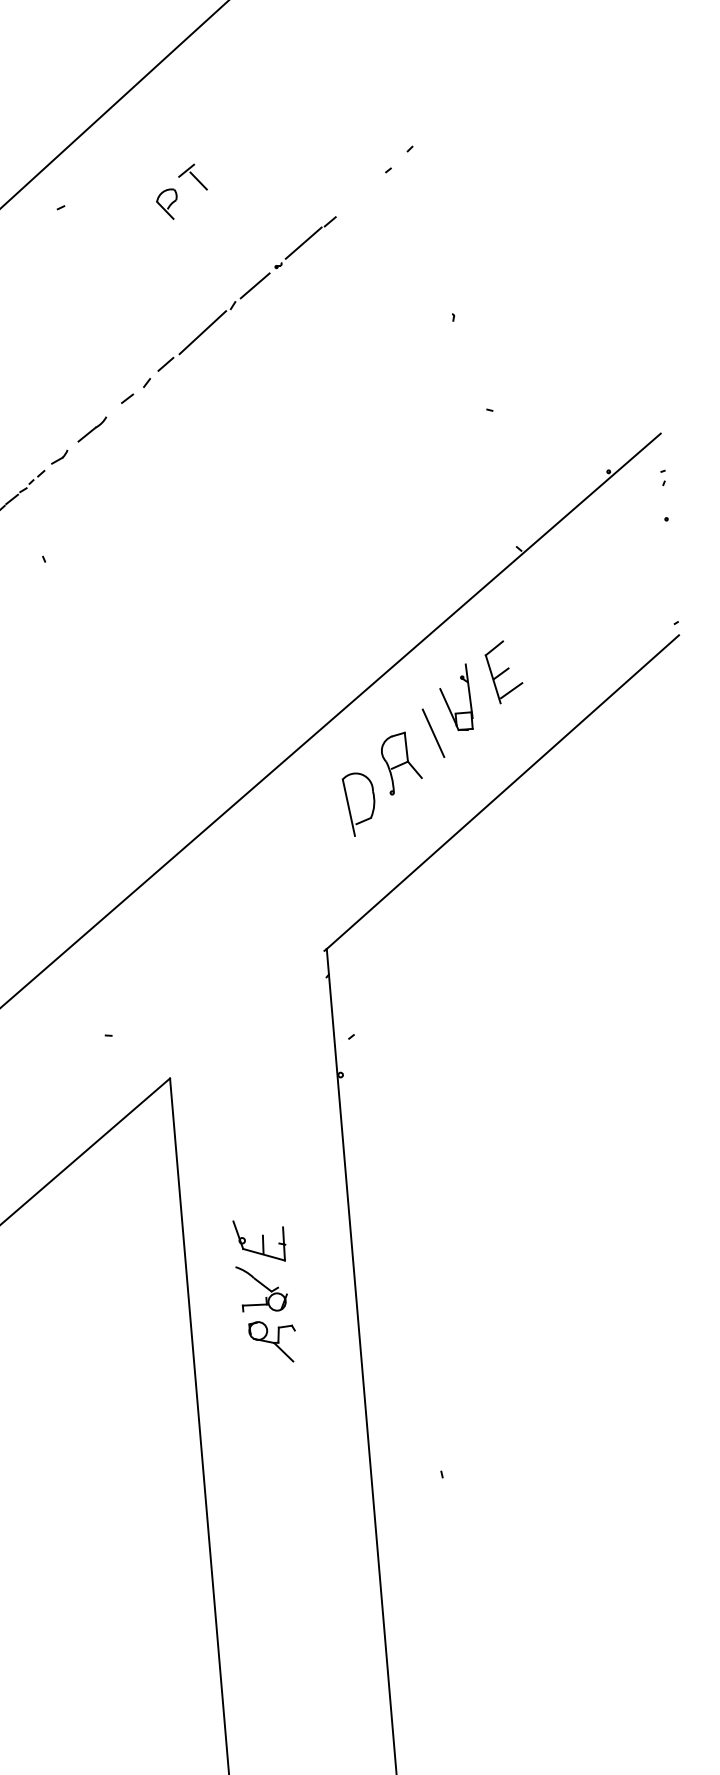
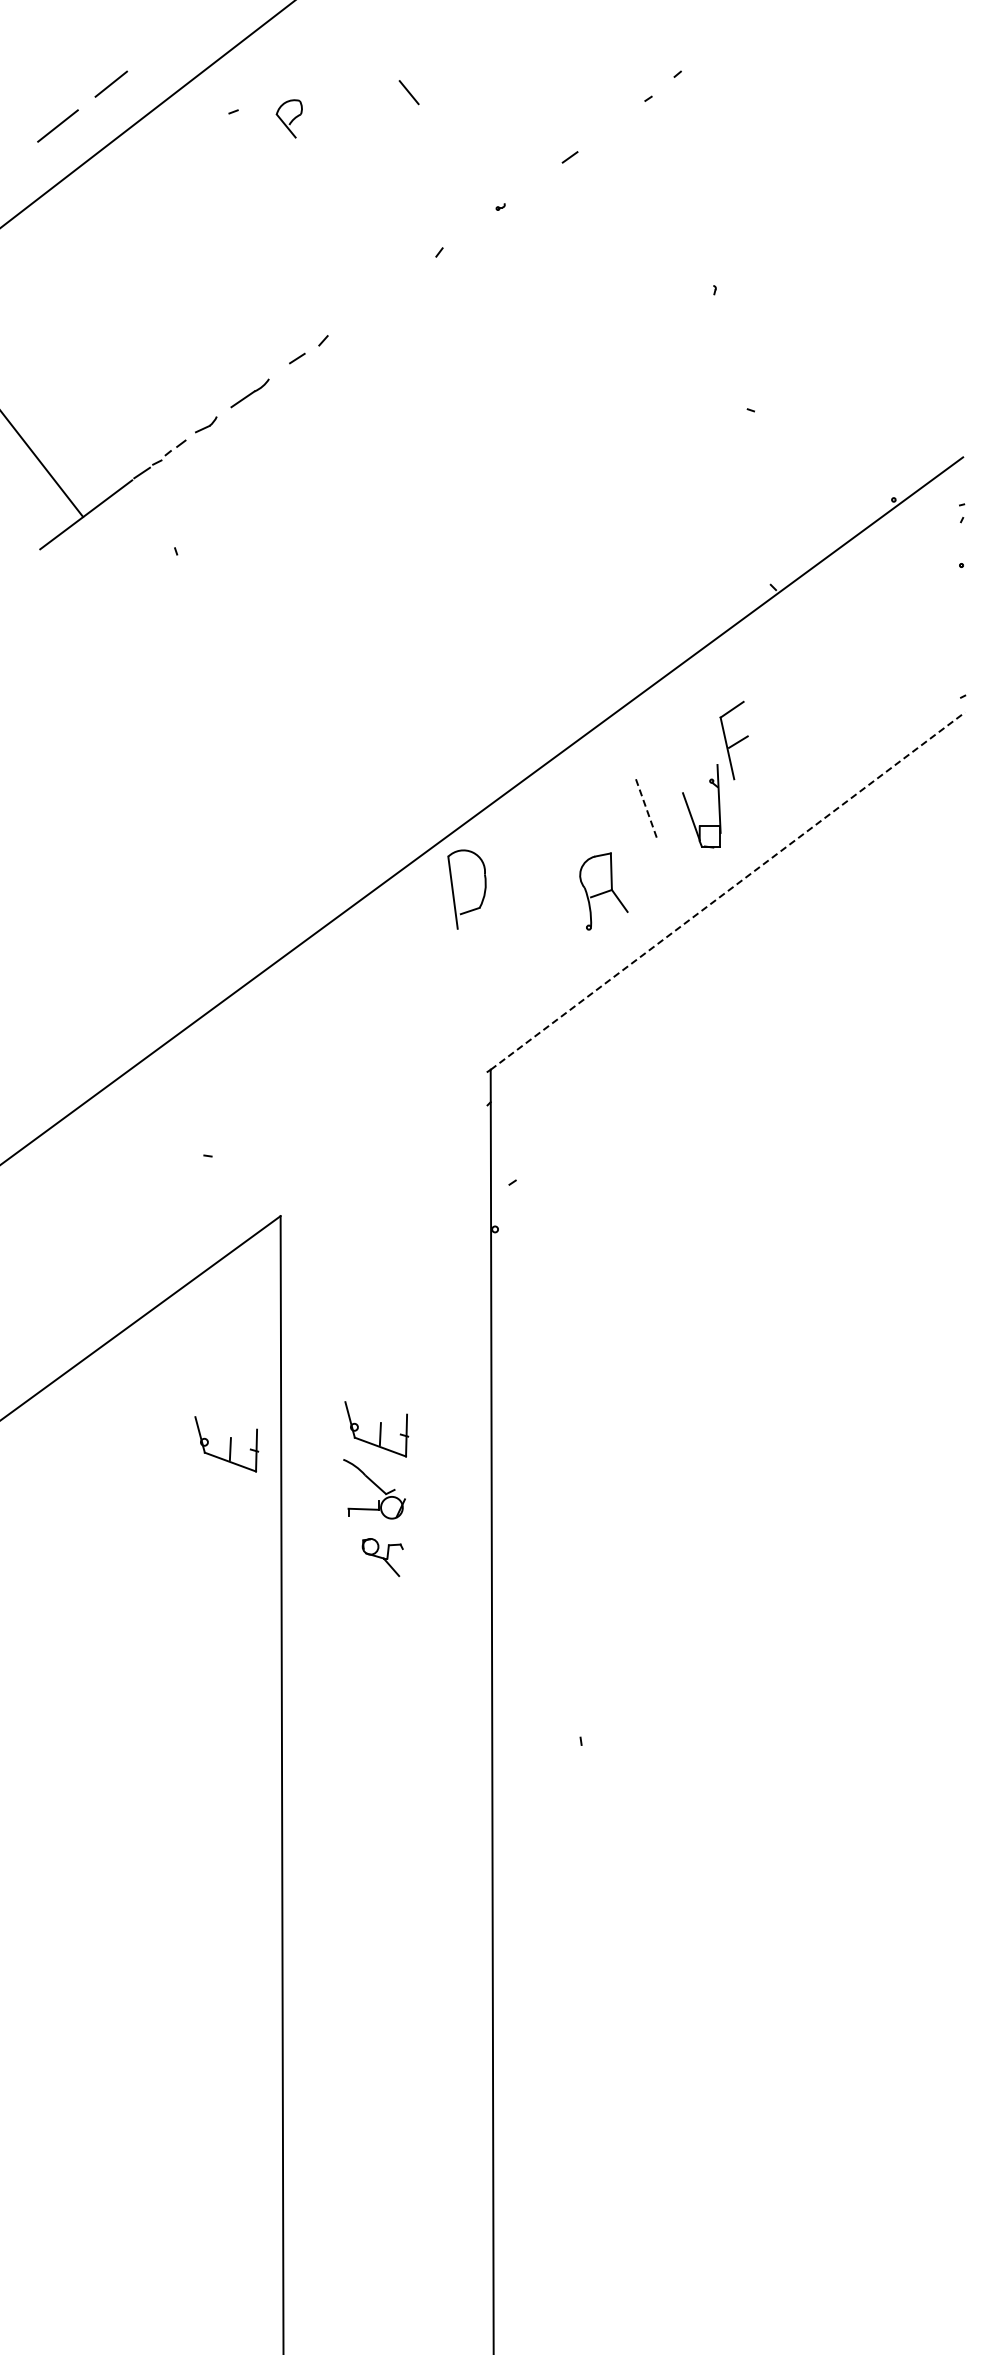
line: (186, 170) -> (395, 78), removed
part: (166, 204) -> (288, 118), moved
line: (303, 243) -> (534, 181), removed
line: (254, 285) -> (468, 229), removed
line: (202, 332) -> (398, 282), removed
line: (166, 364) -> (349, 319), removed
line: (511, 690) -> (749, 764), removed
part: (447, 702) -> (690, 810), moved
line: (433, 733) -> (646, 810), solid -> dashed
part: (401, 763) -> (603, 891), moved
line: (503, 791) -> (728, 890), solid -> dashed
part: (349, 805) -> (453, 889), moved
part: (142, 1262) -> (226, 1444), added
part: (272, 1341) -> (382, 1557), size x0.7

